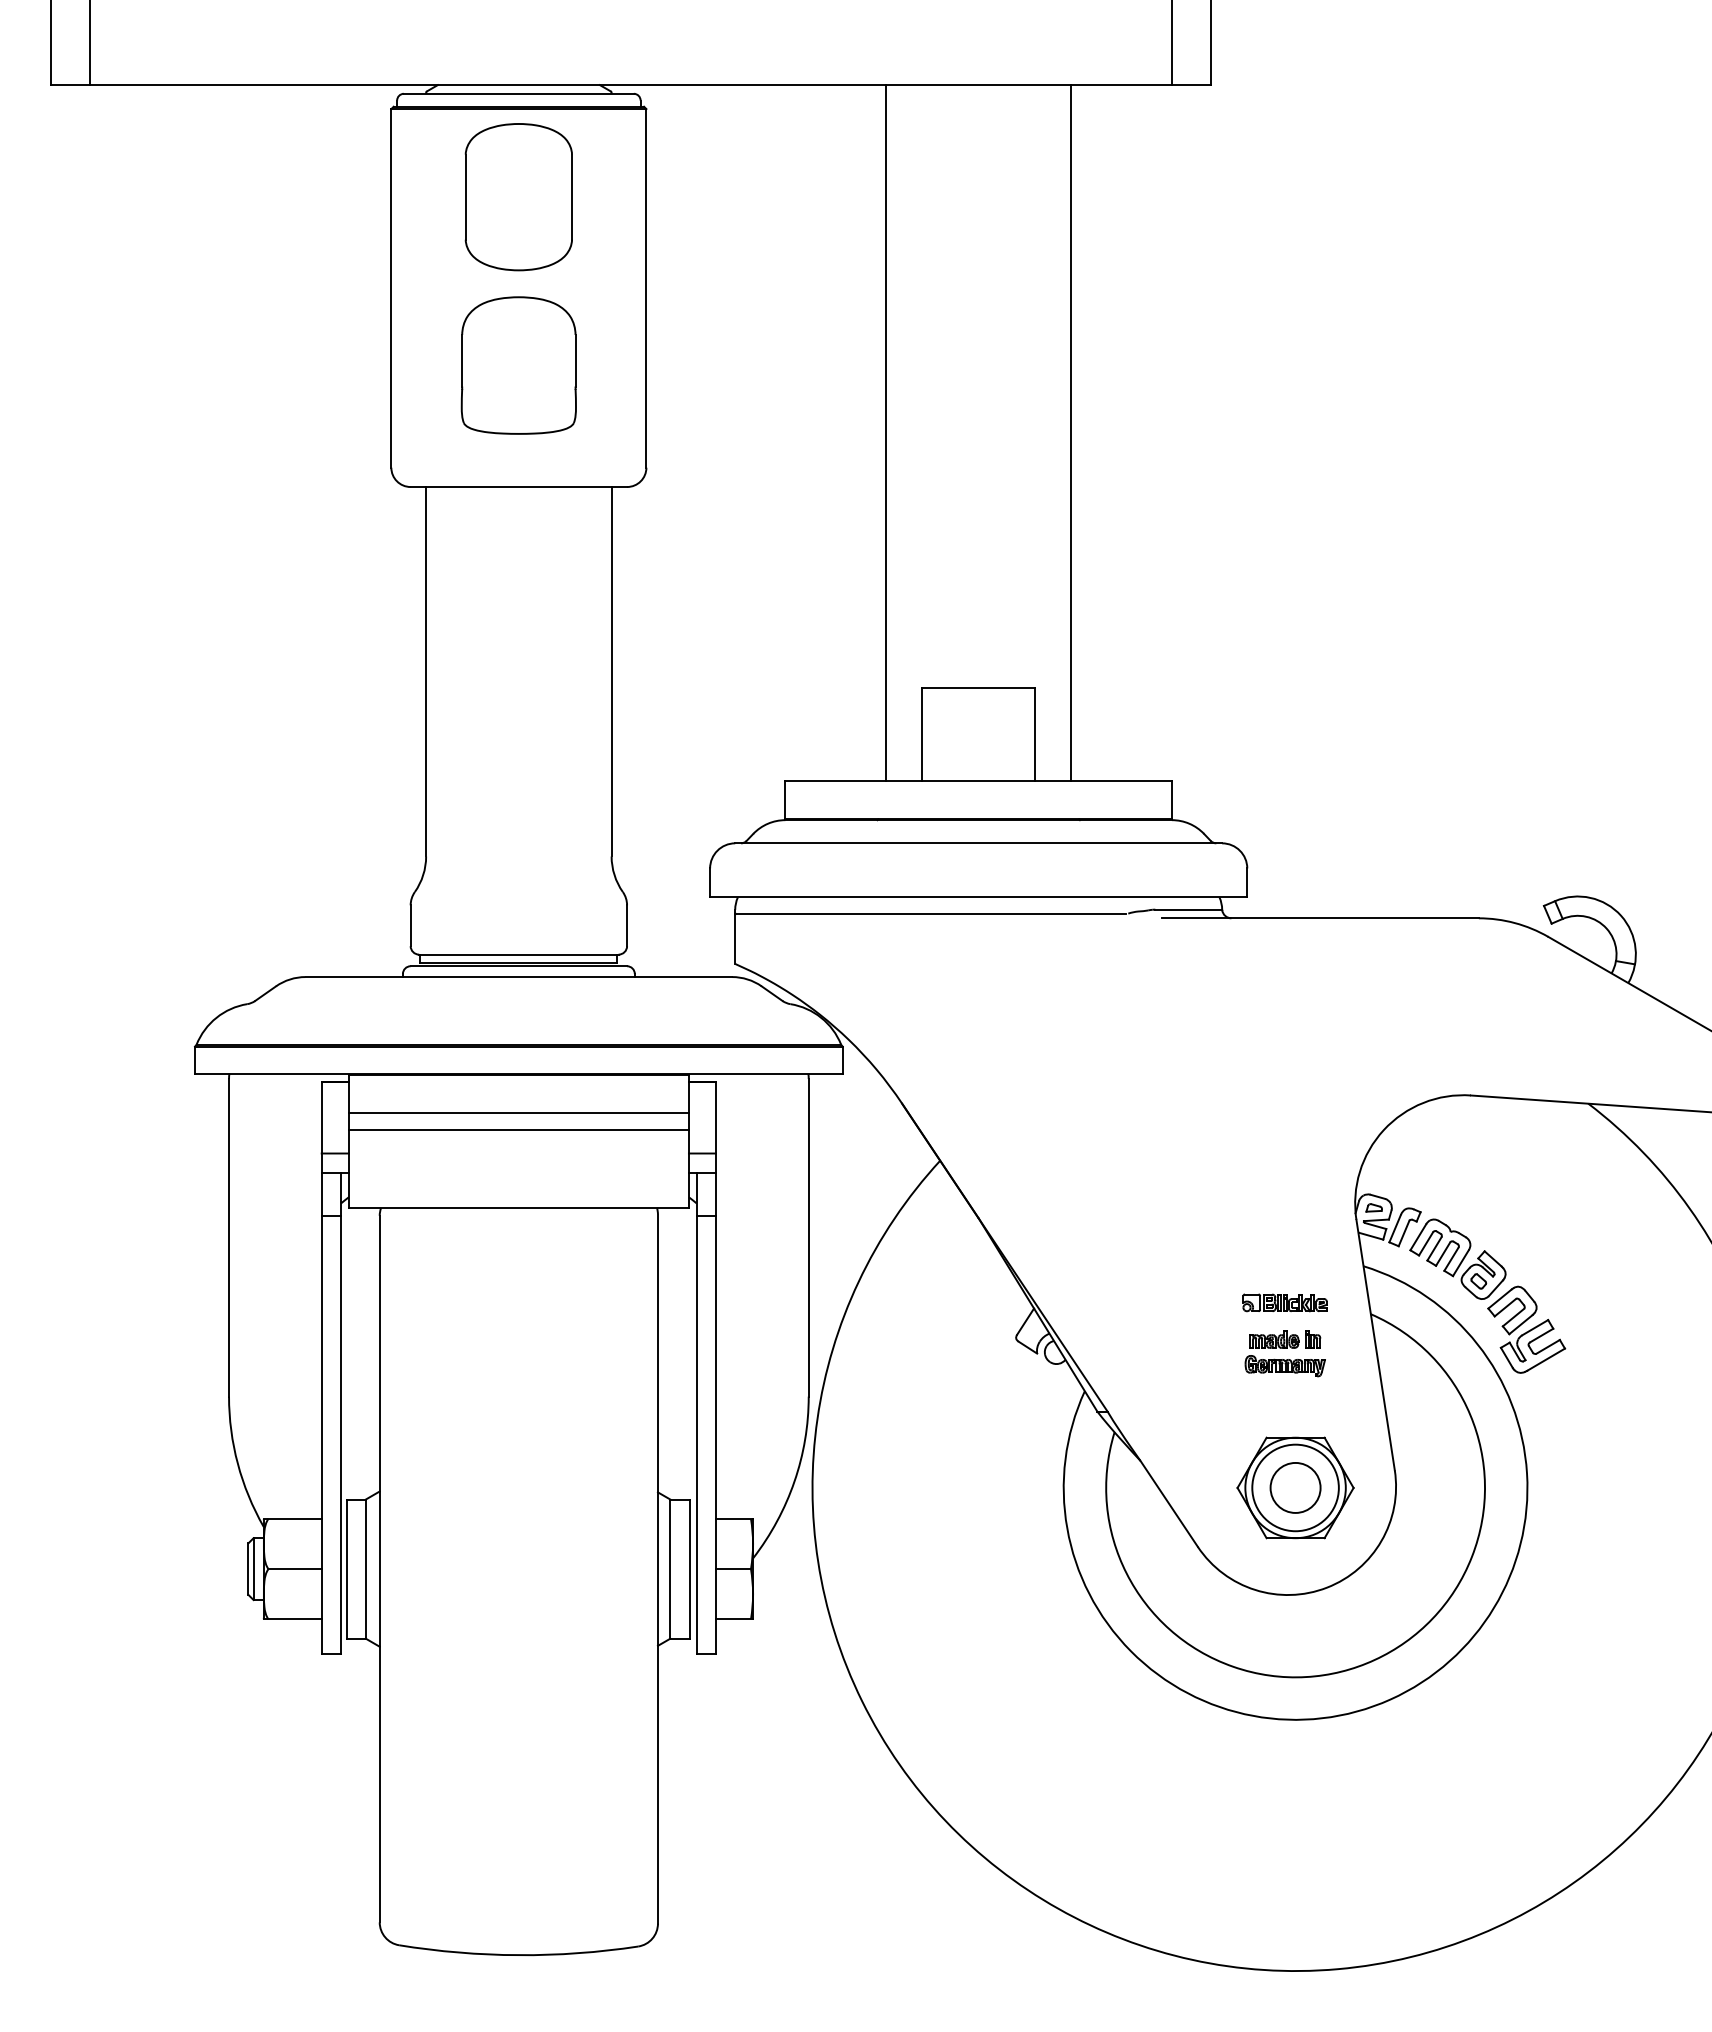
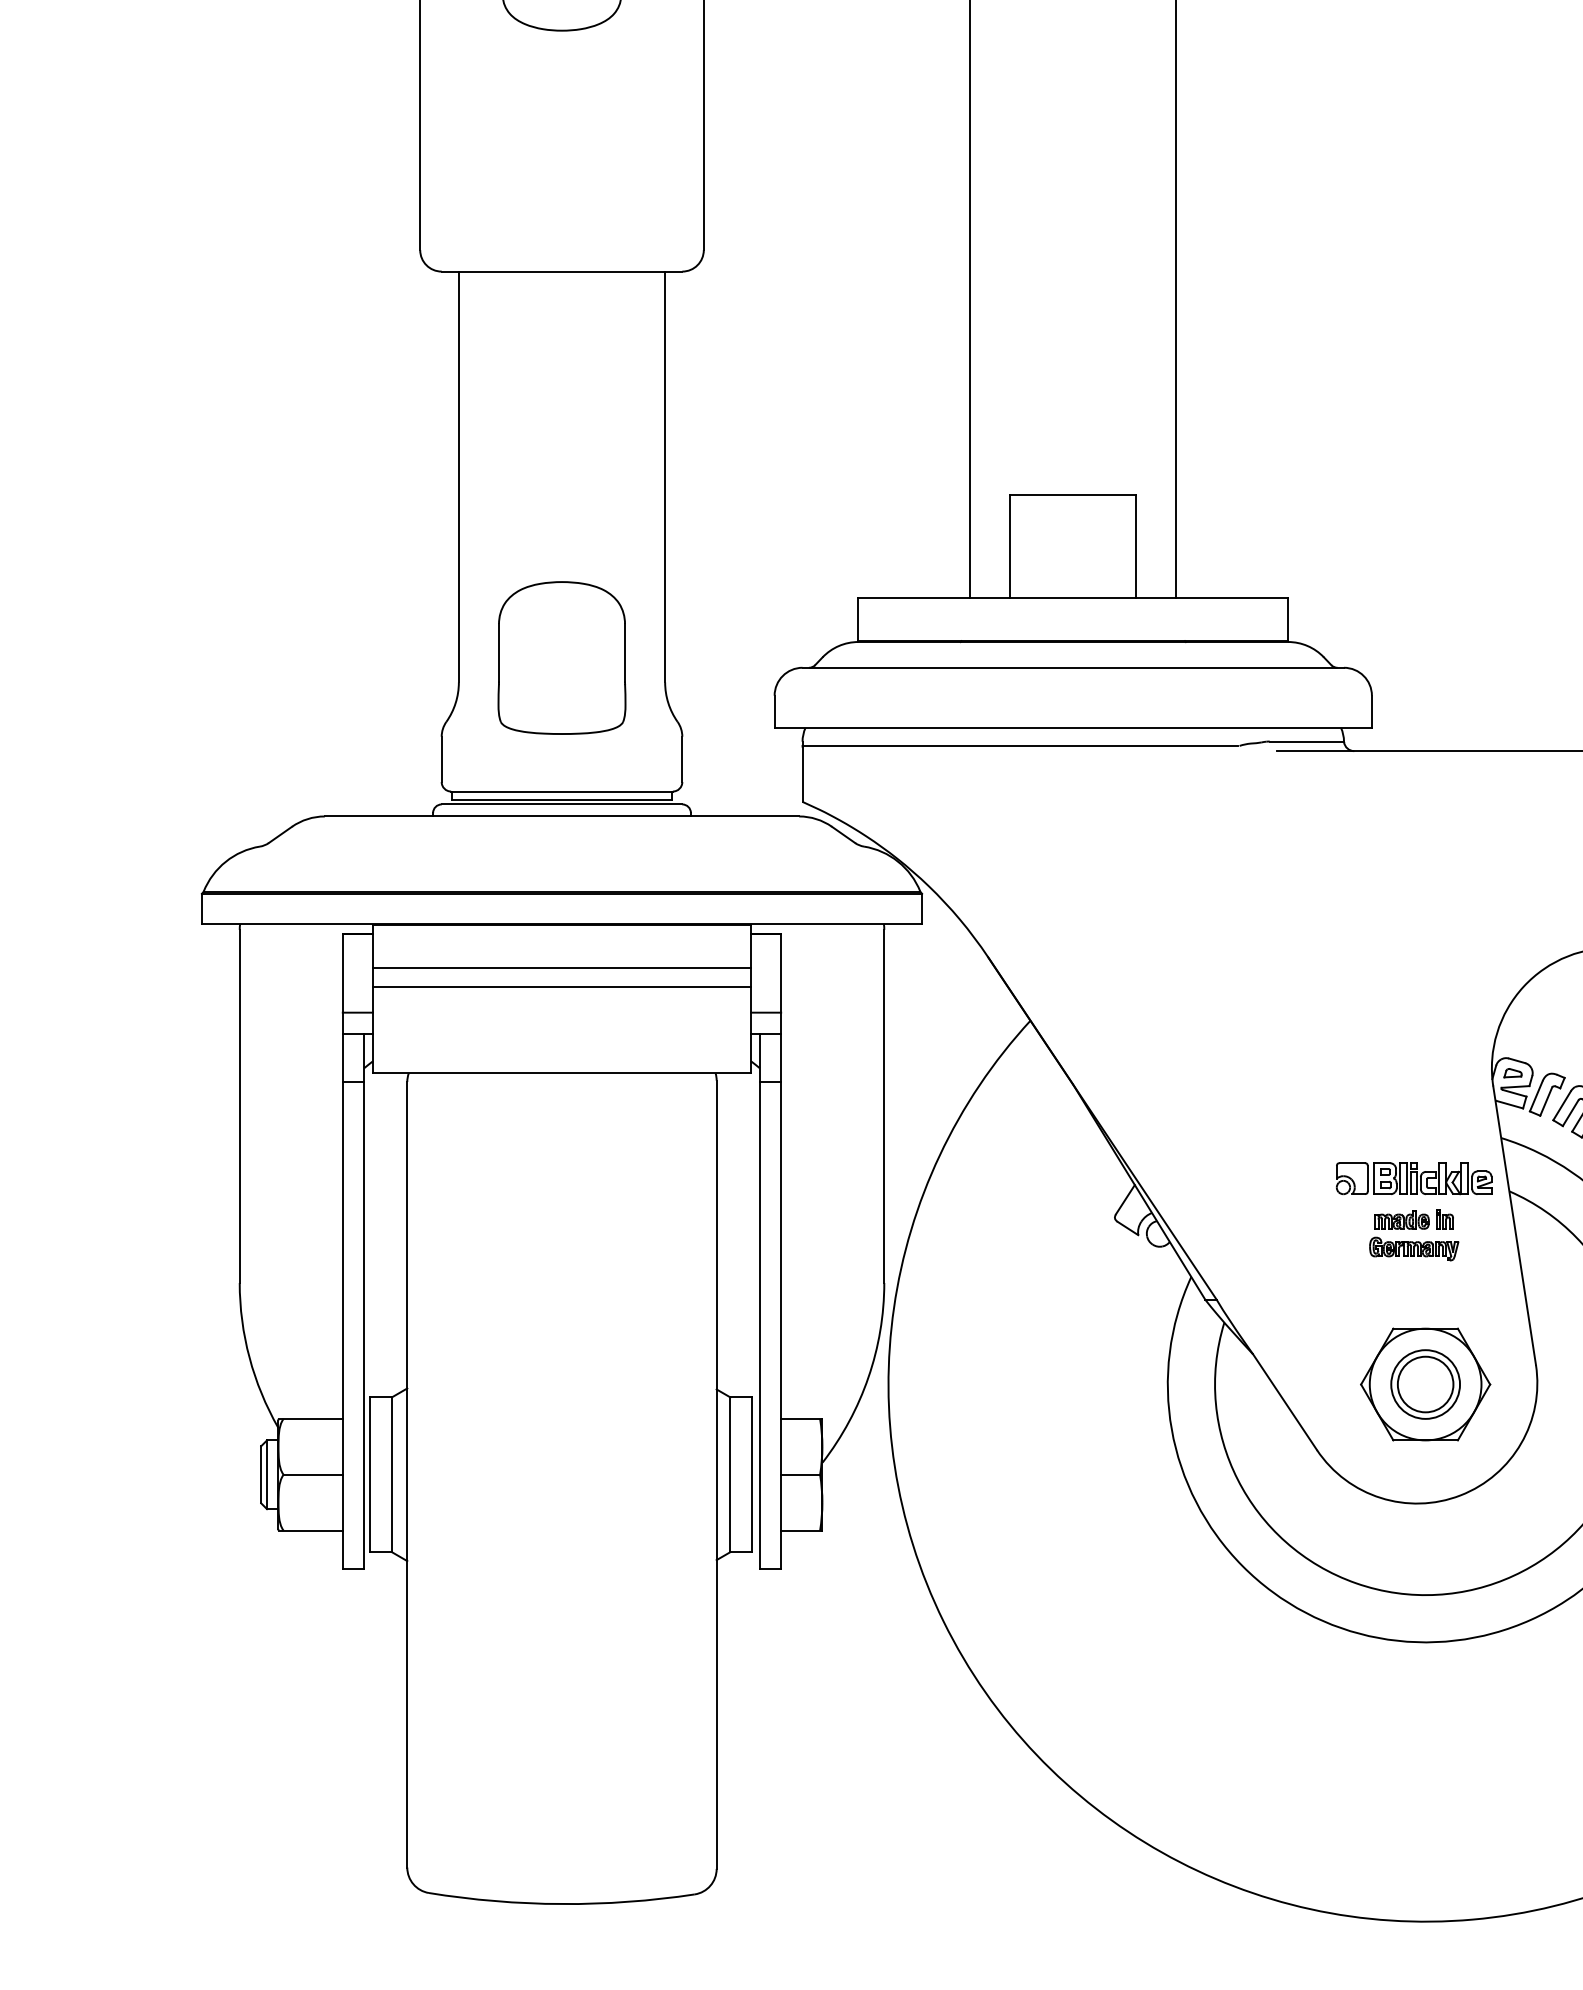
part: (518, 365) -> (561, 657), moved
part: (1284, 1302) -> (1413, 1178), size x1.67
circle: (1295, 1487) -> (1425, 1384), size x0.71

